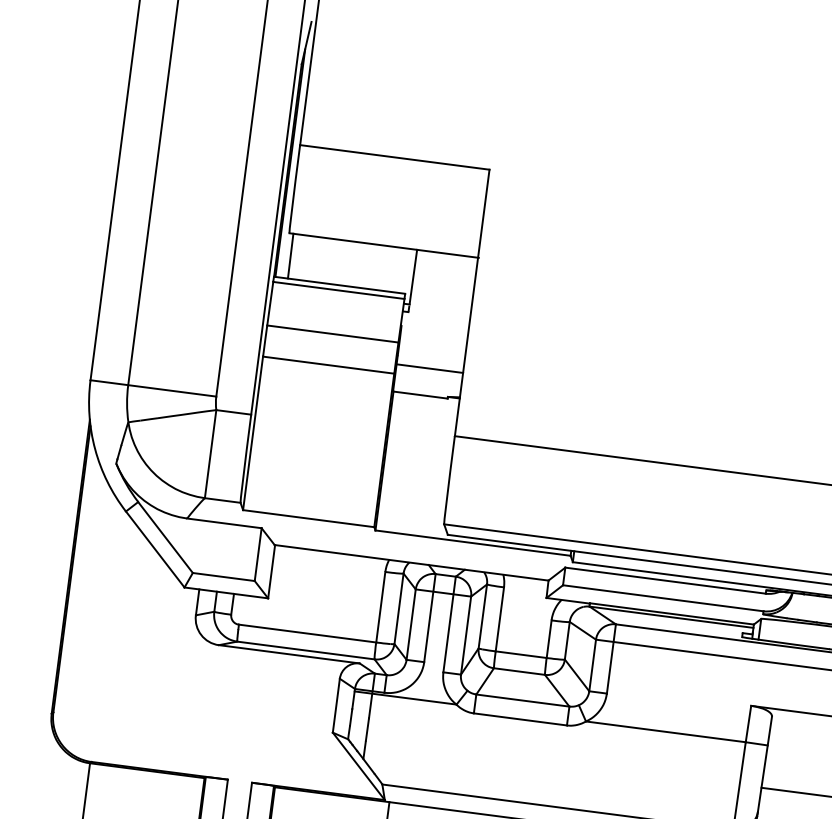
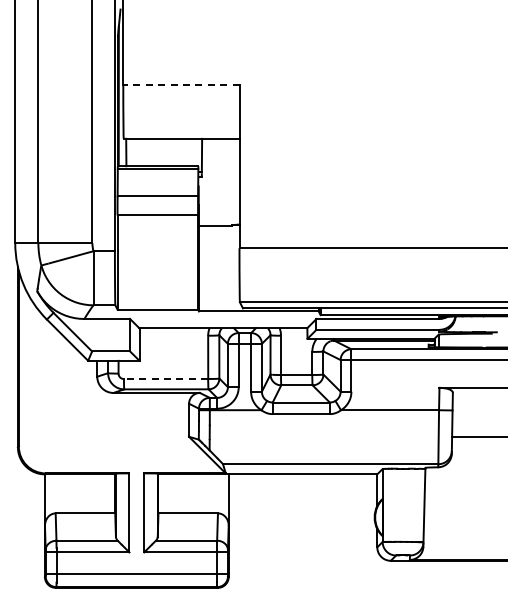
line: (393, 156) -> (180, 84), solid -> dashed
line: (428, 368) -> (218, 209), removed
line: (306, 634) -> (165, 379), solid -> dashed

